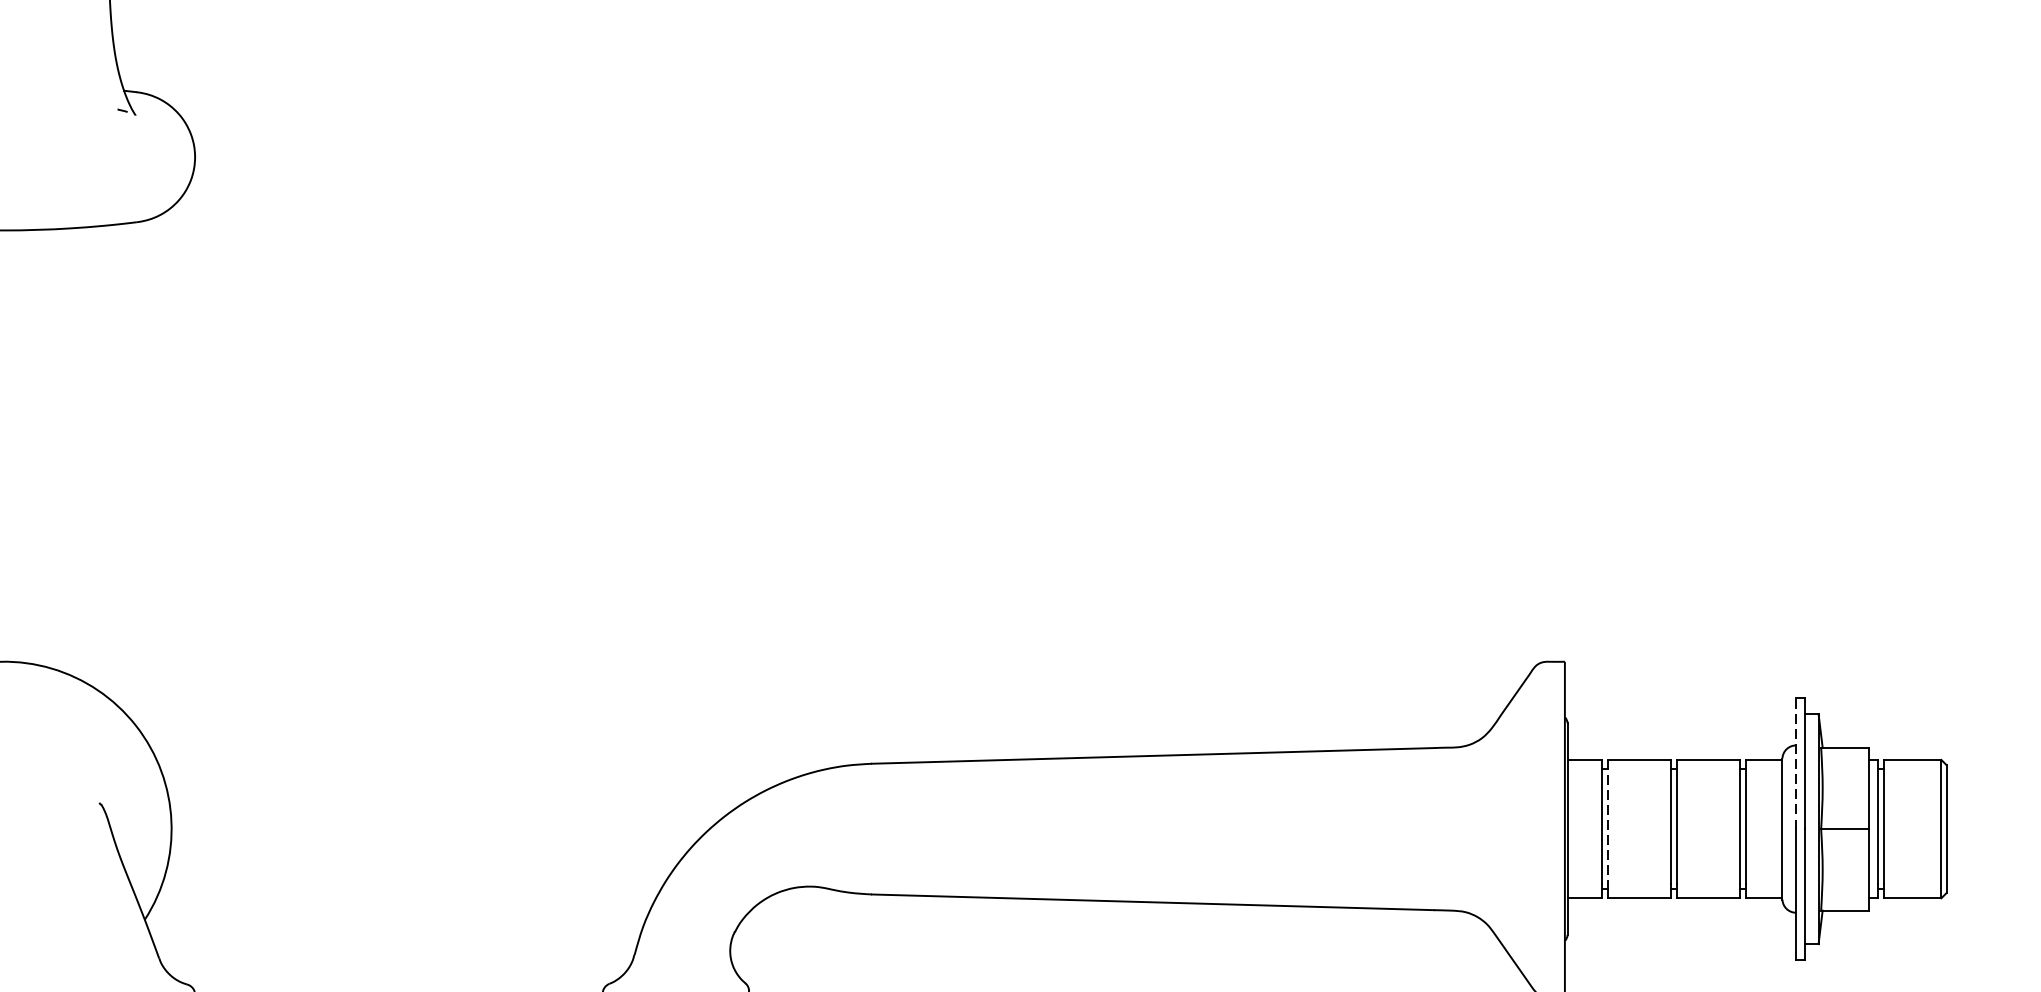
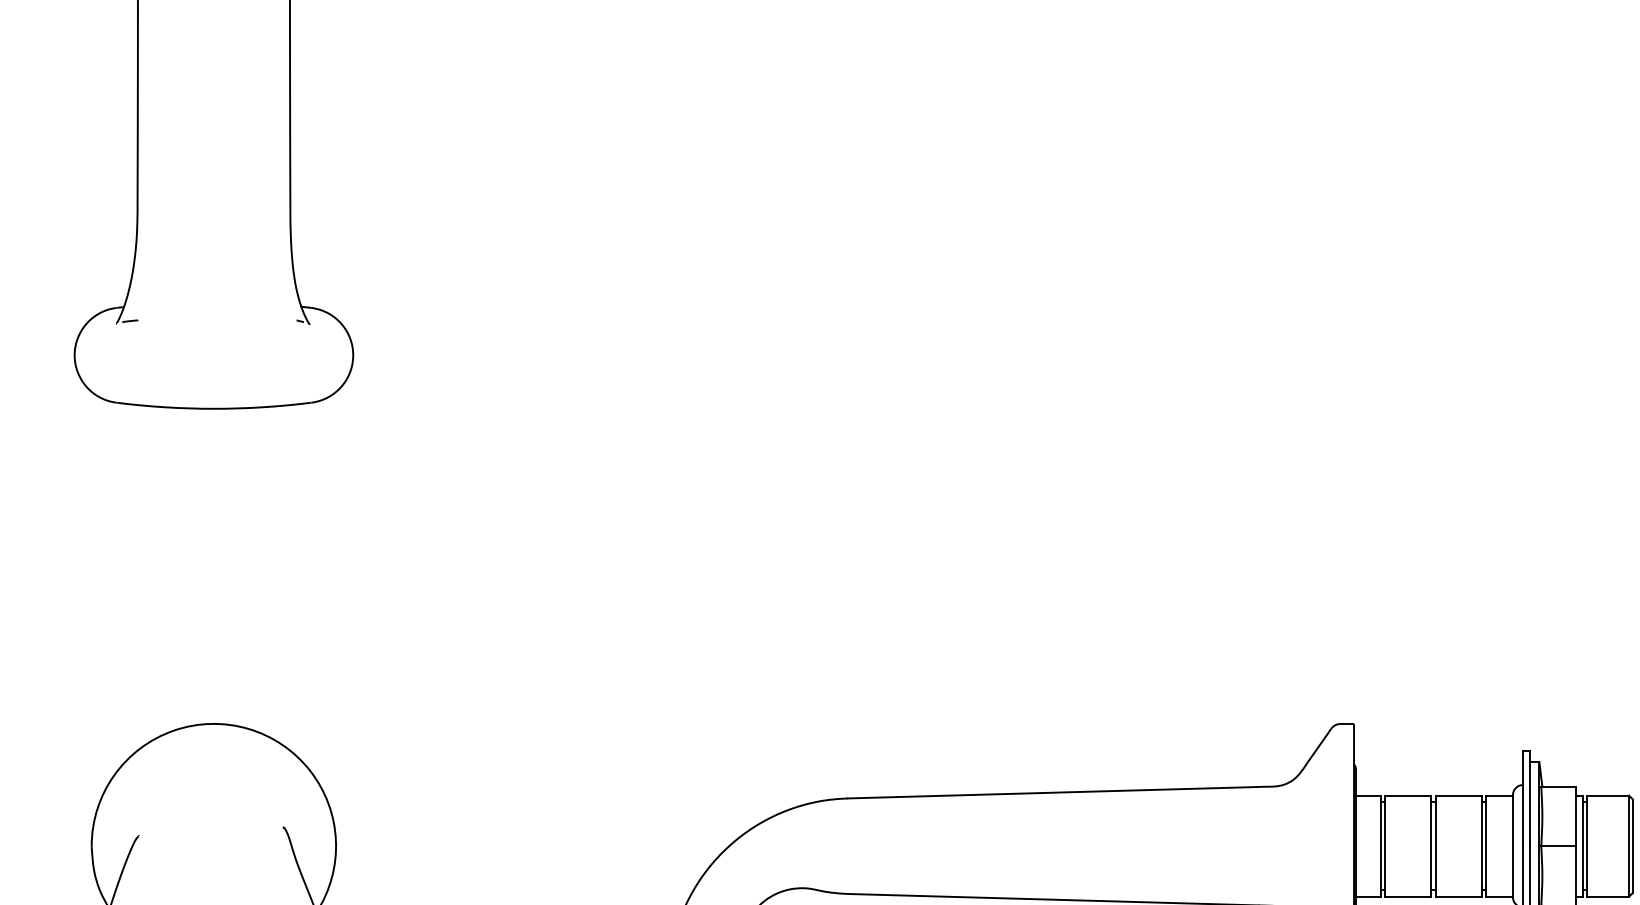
line: (1795, 763) -> (1522, 798), dashed -> solid
line: (1607, 822) -> (1385, 841), dashed -> solid

